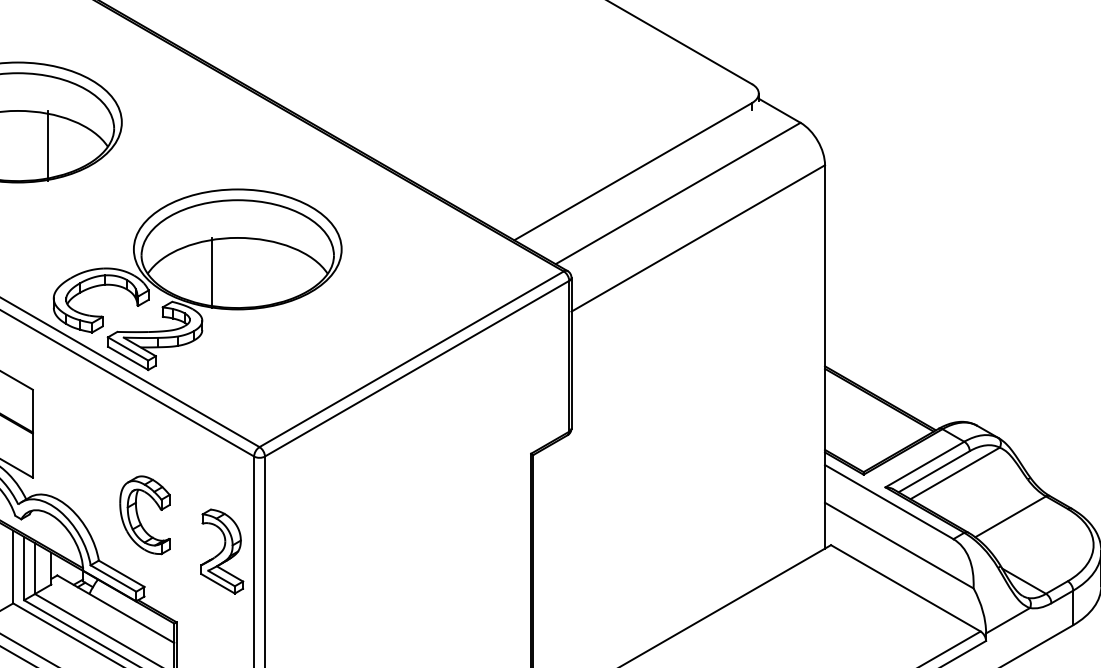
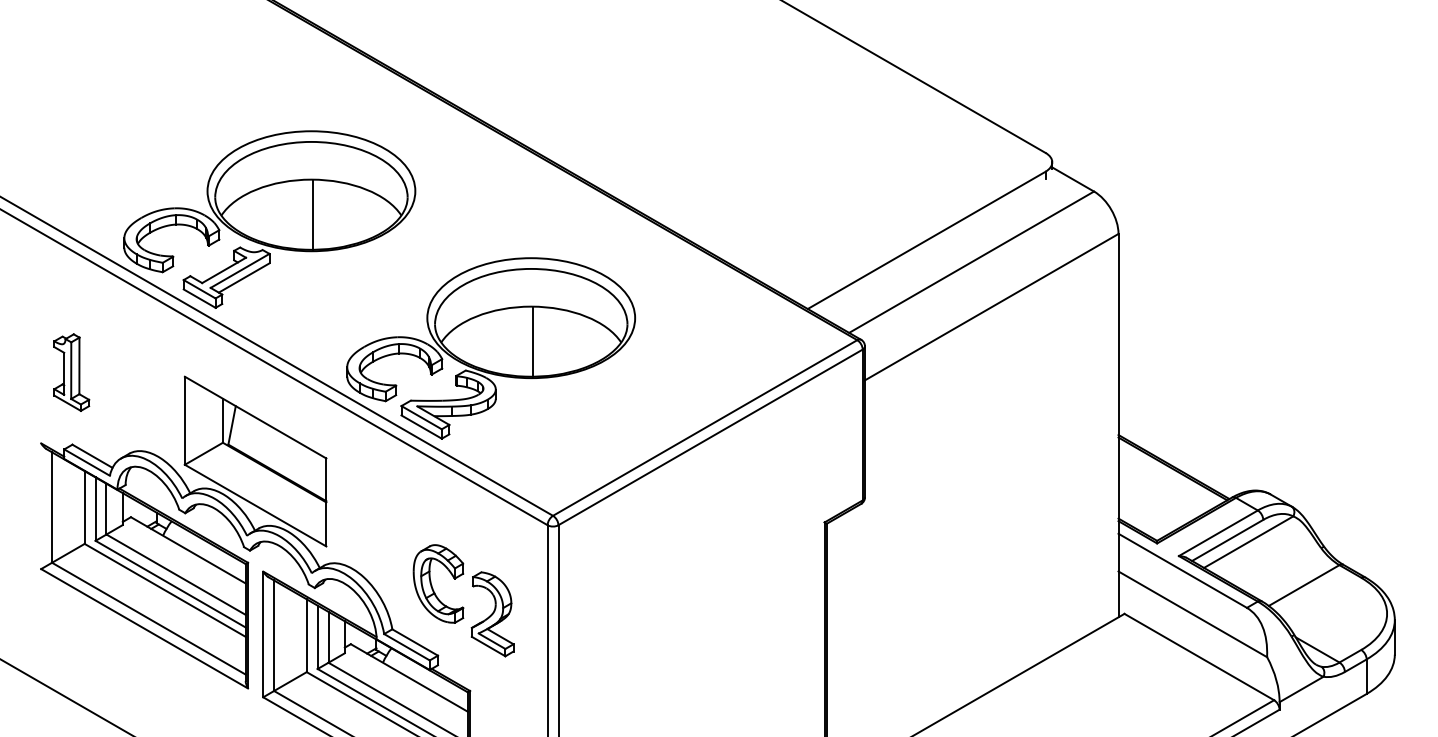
line: (48, 145) -> (312, 214), moved
line: (212, 272) -> (532, 341), moved
part: (222, 551) -> (492, 614), moved

